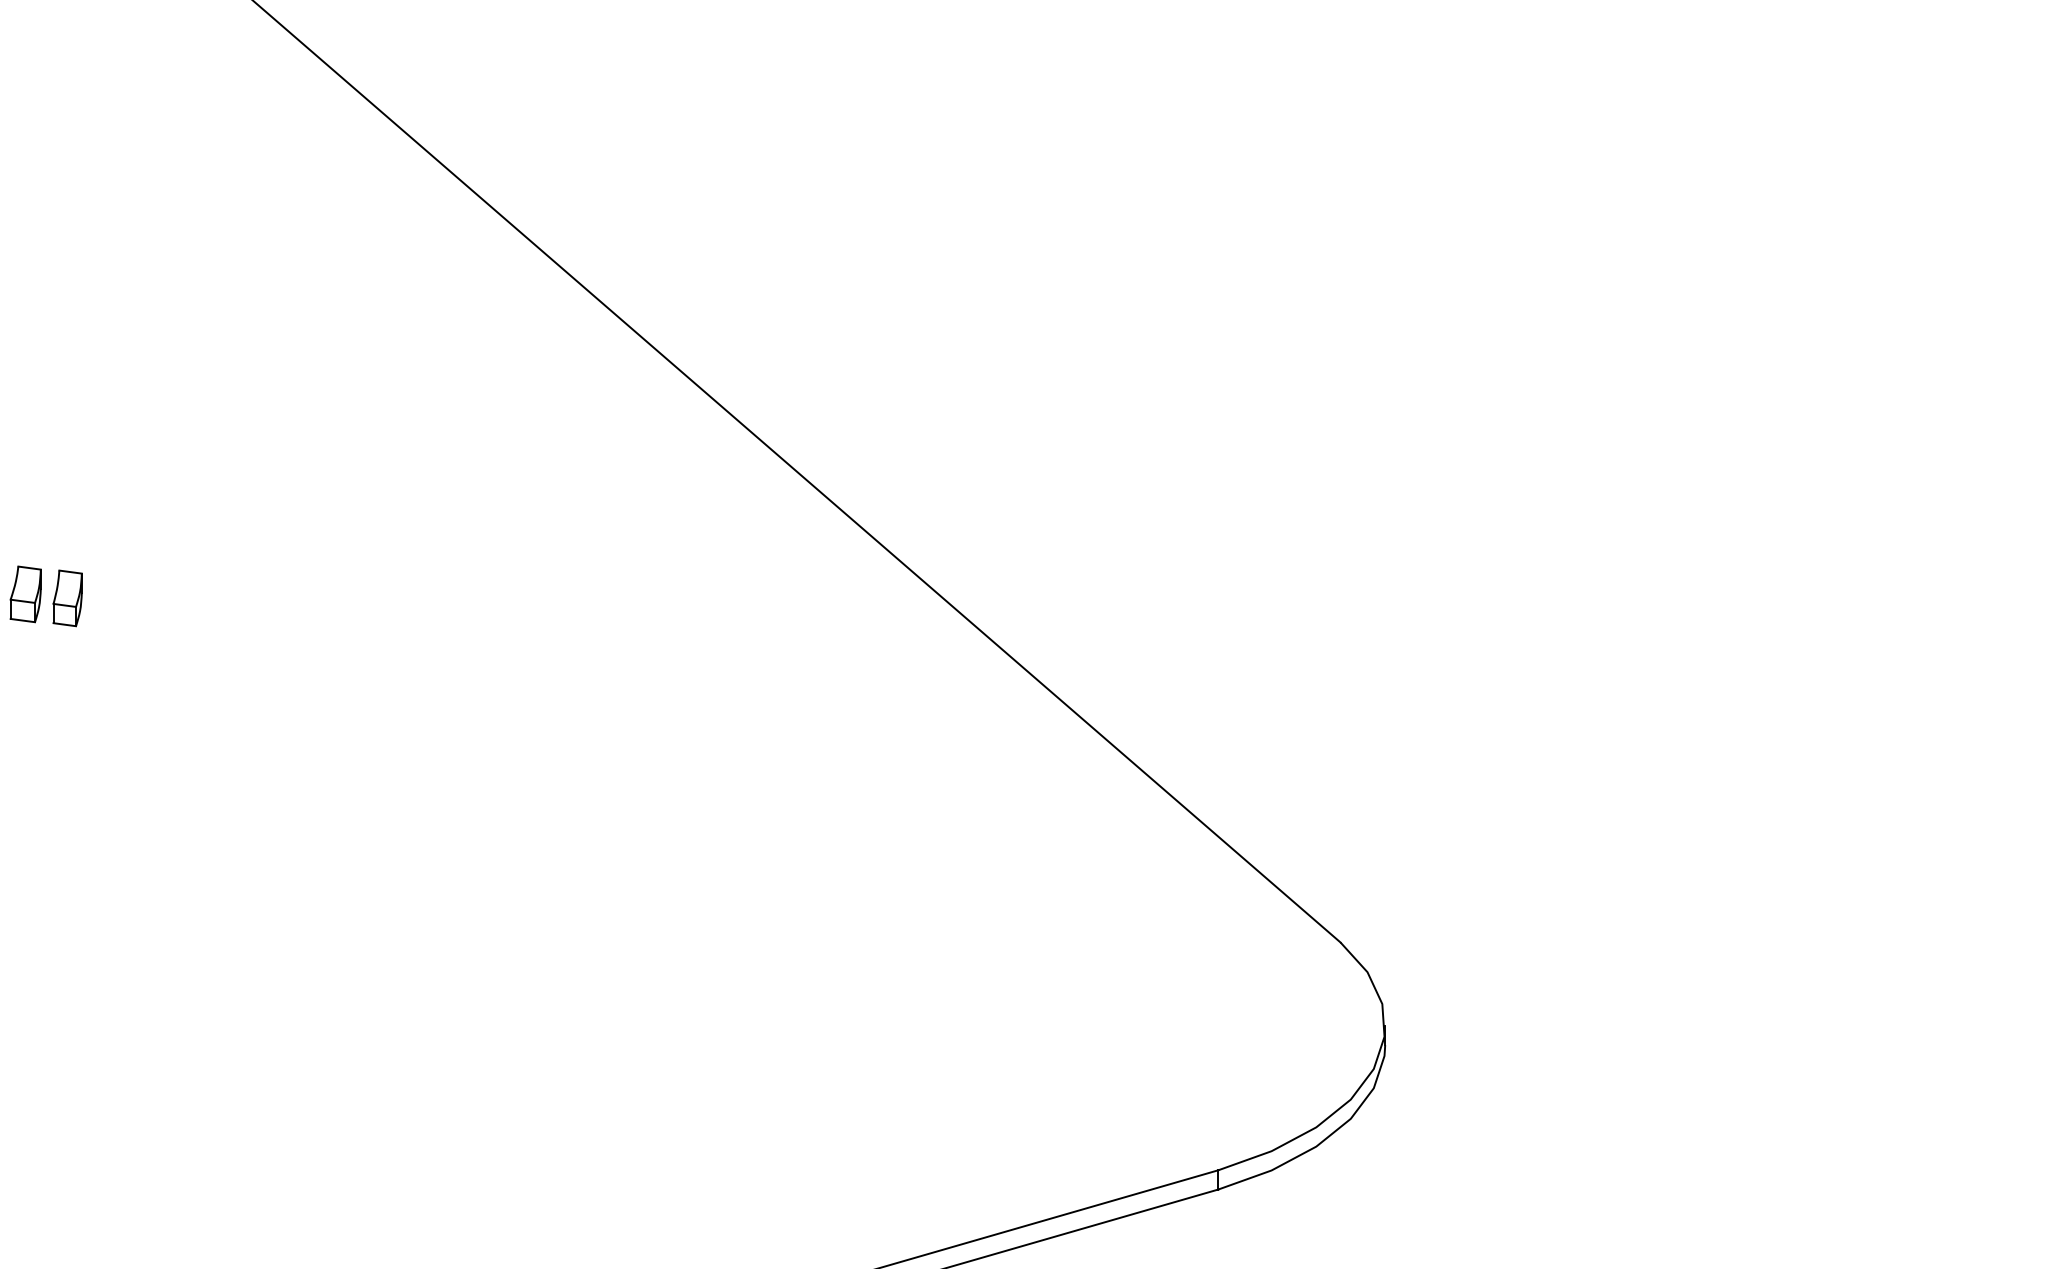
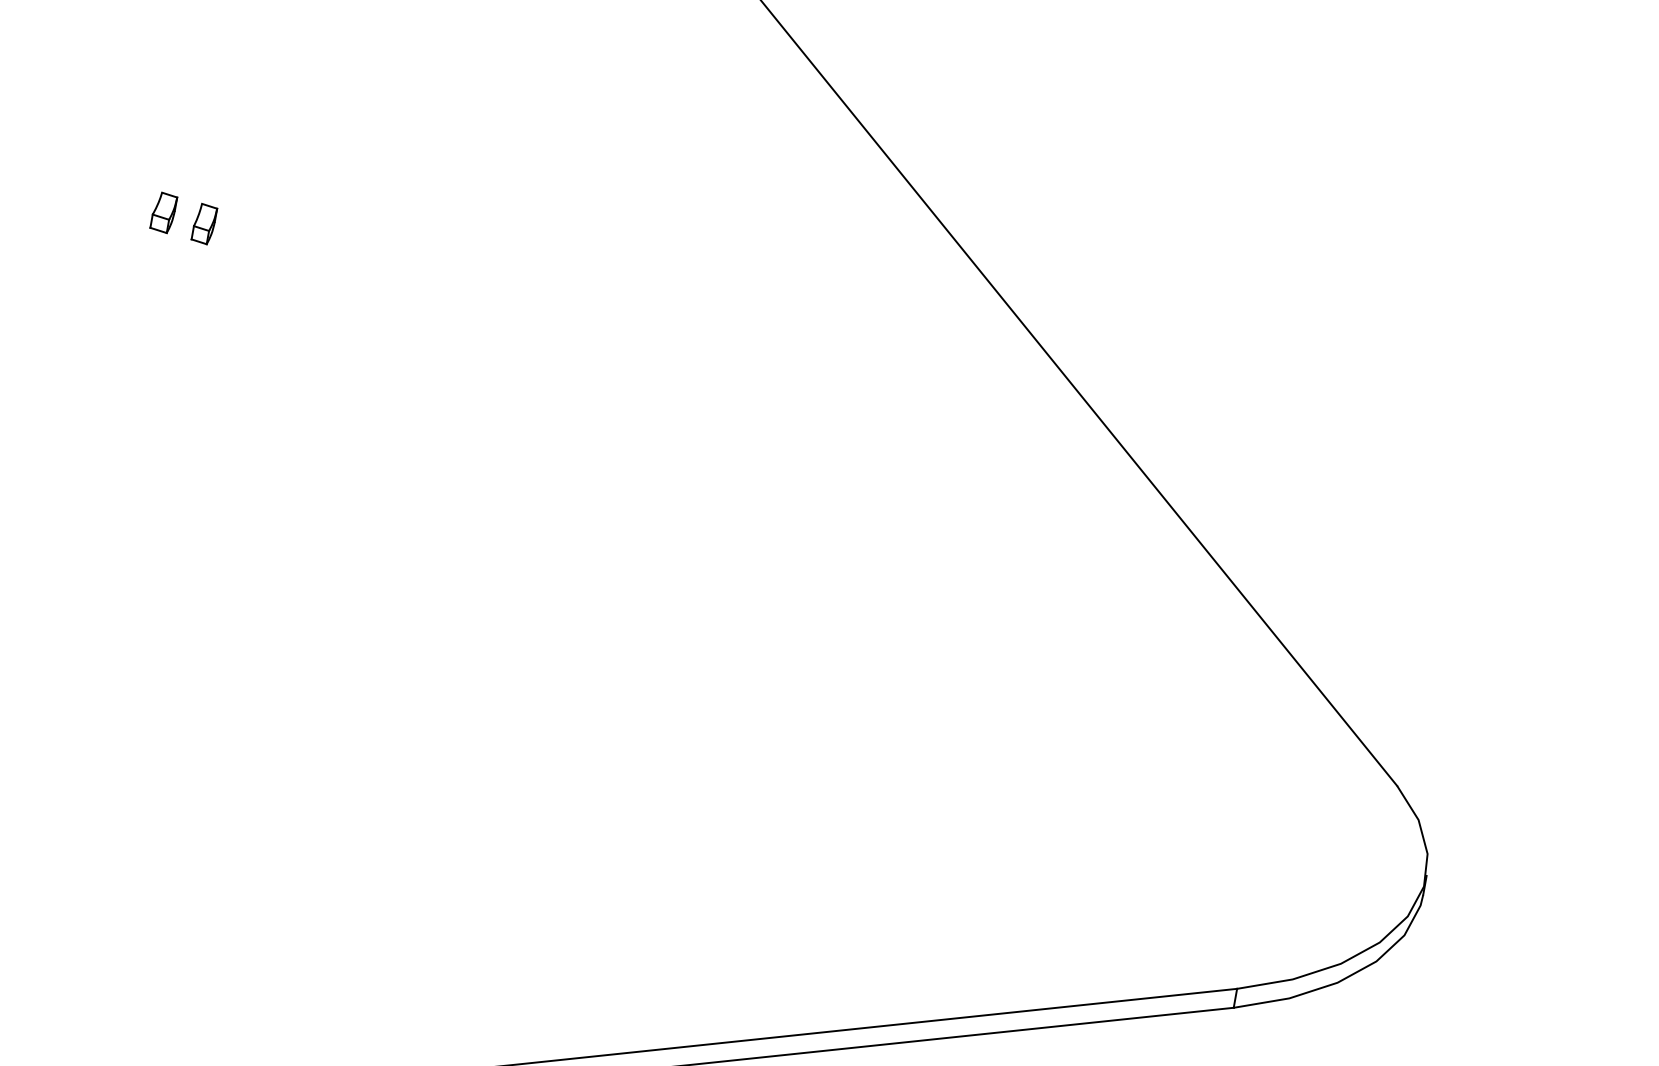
part: (25, 594) -> (163, 212), size x0.7
part: (67, 598) -> (204, 224), size x0.7

